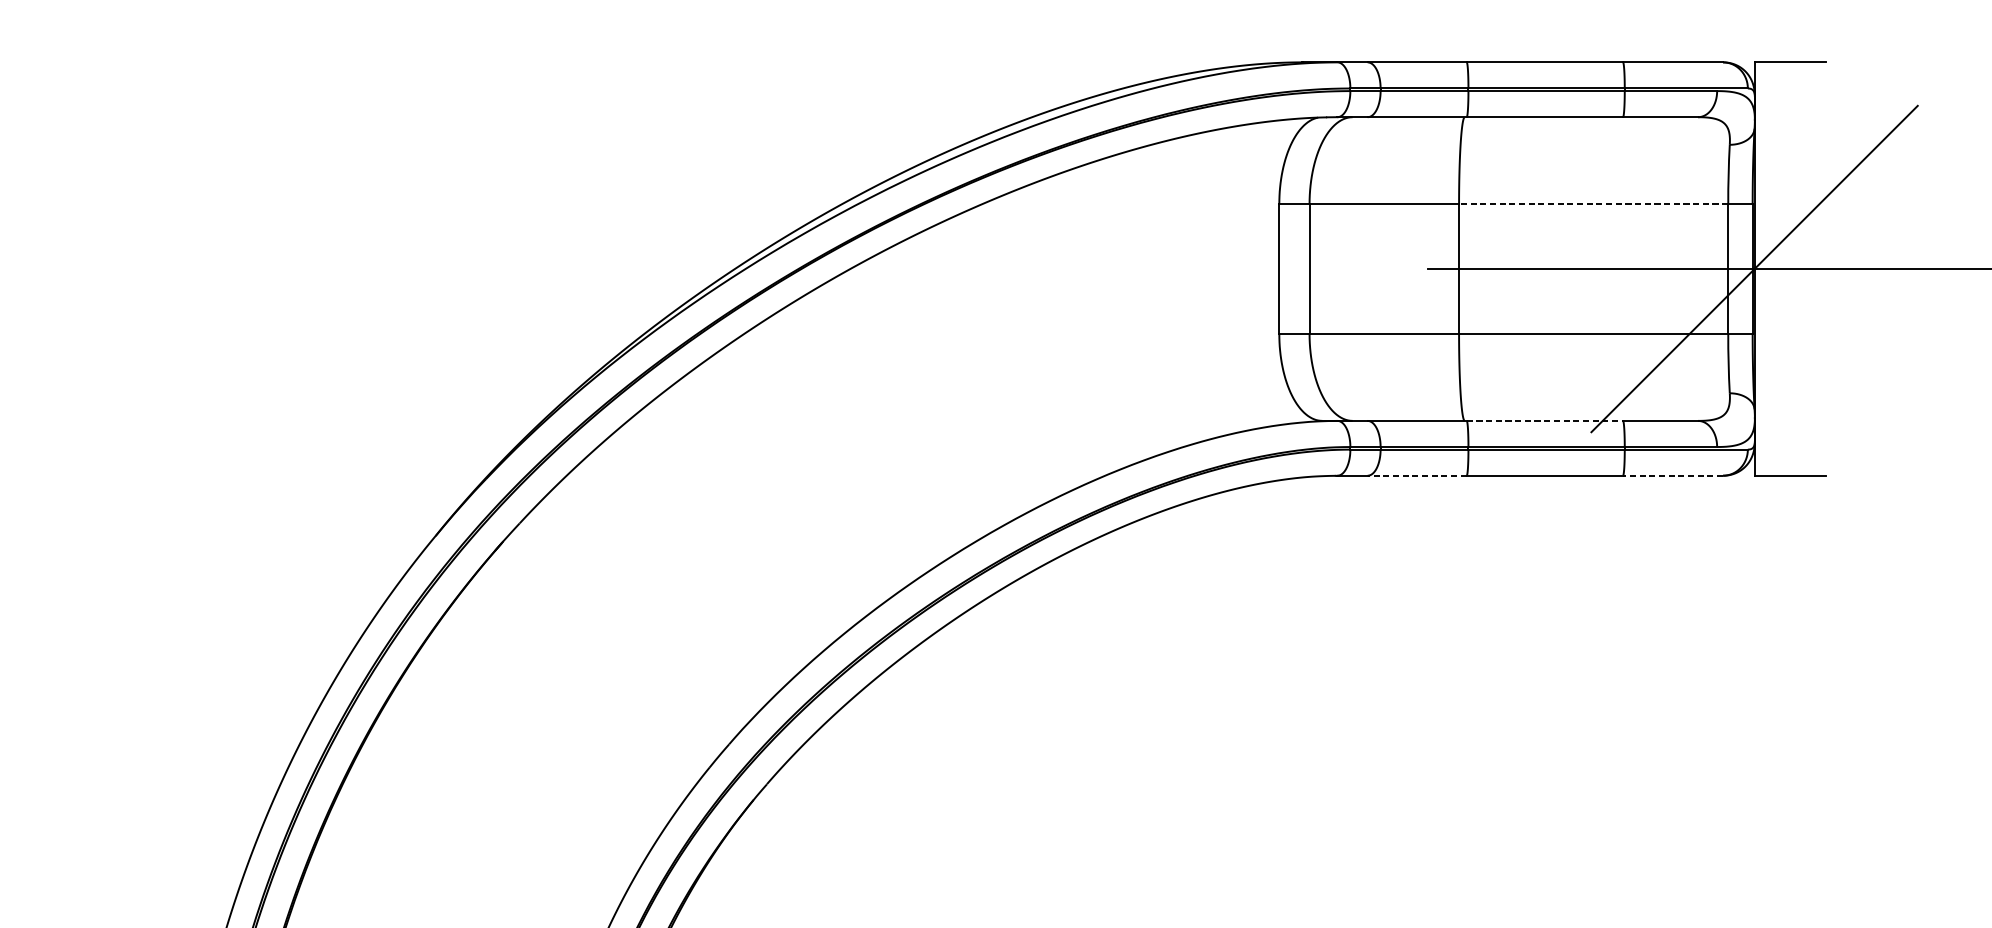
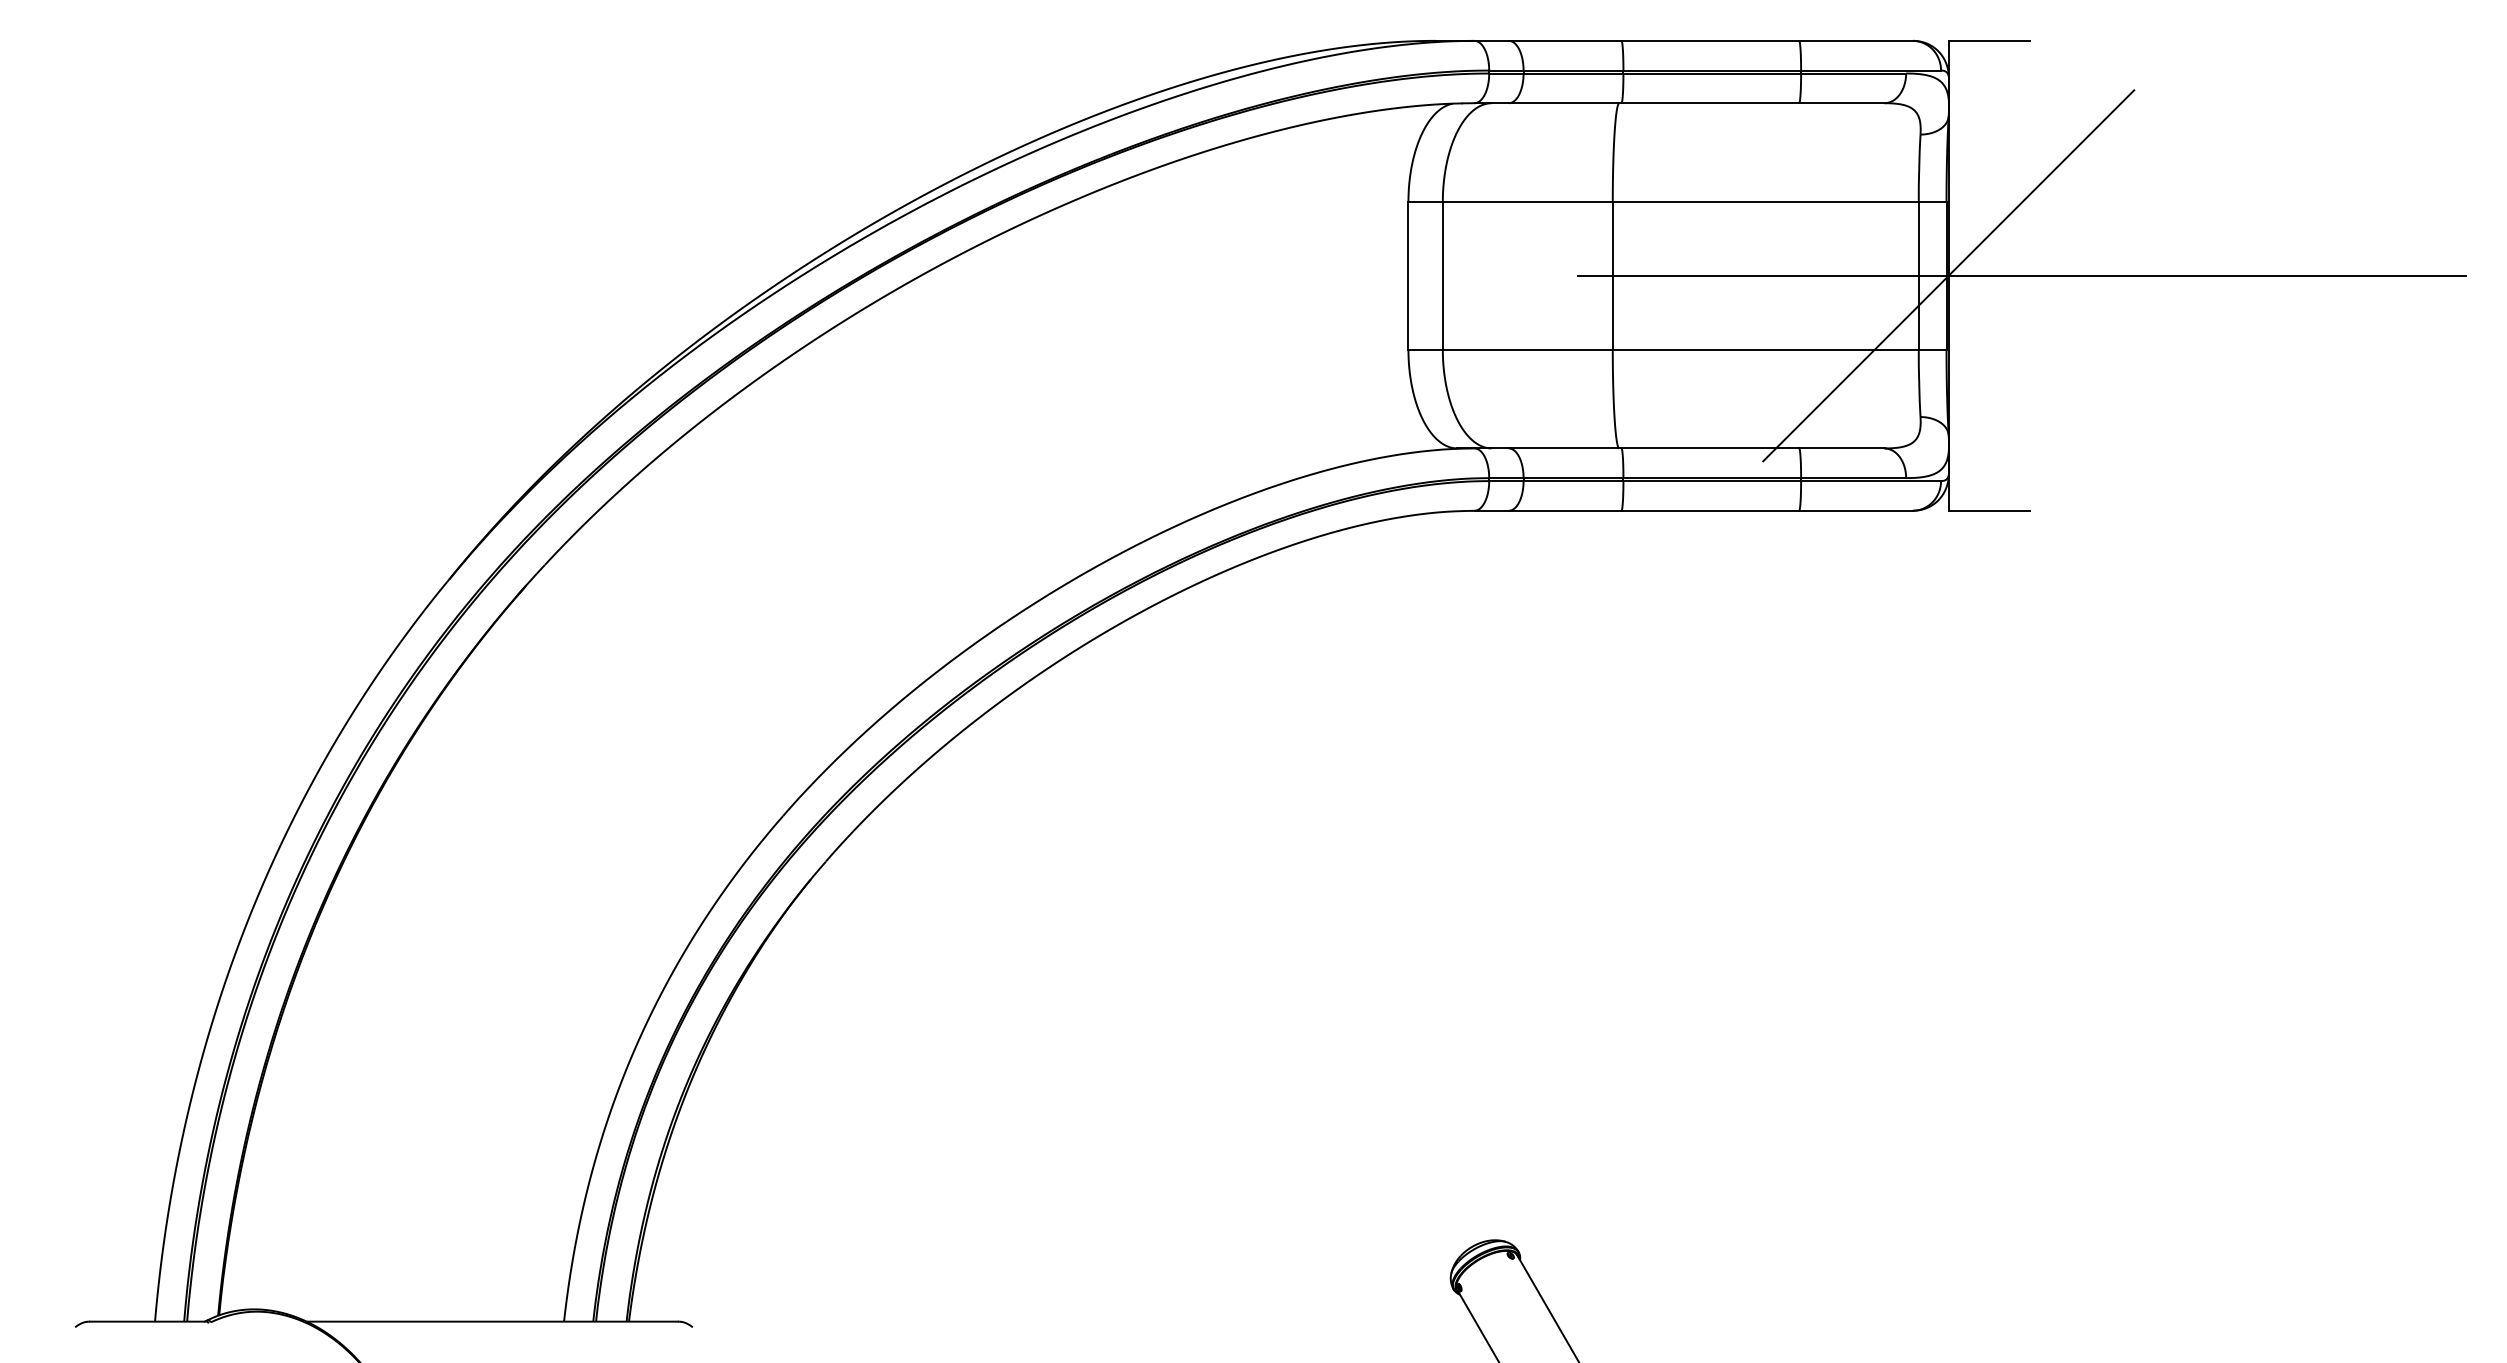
line: (1593, 204) -> (1765, 202), dashed -> solid
line: (1545, 420) -> (1710, 448), dashed -> solid
line: (1416, 475) -> (1564, 510), dashed -> solid
line: (1673, 475) -> (1856, 510), dashed -> solid

